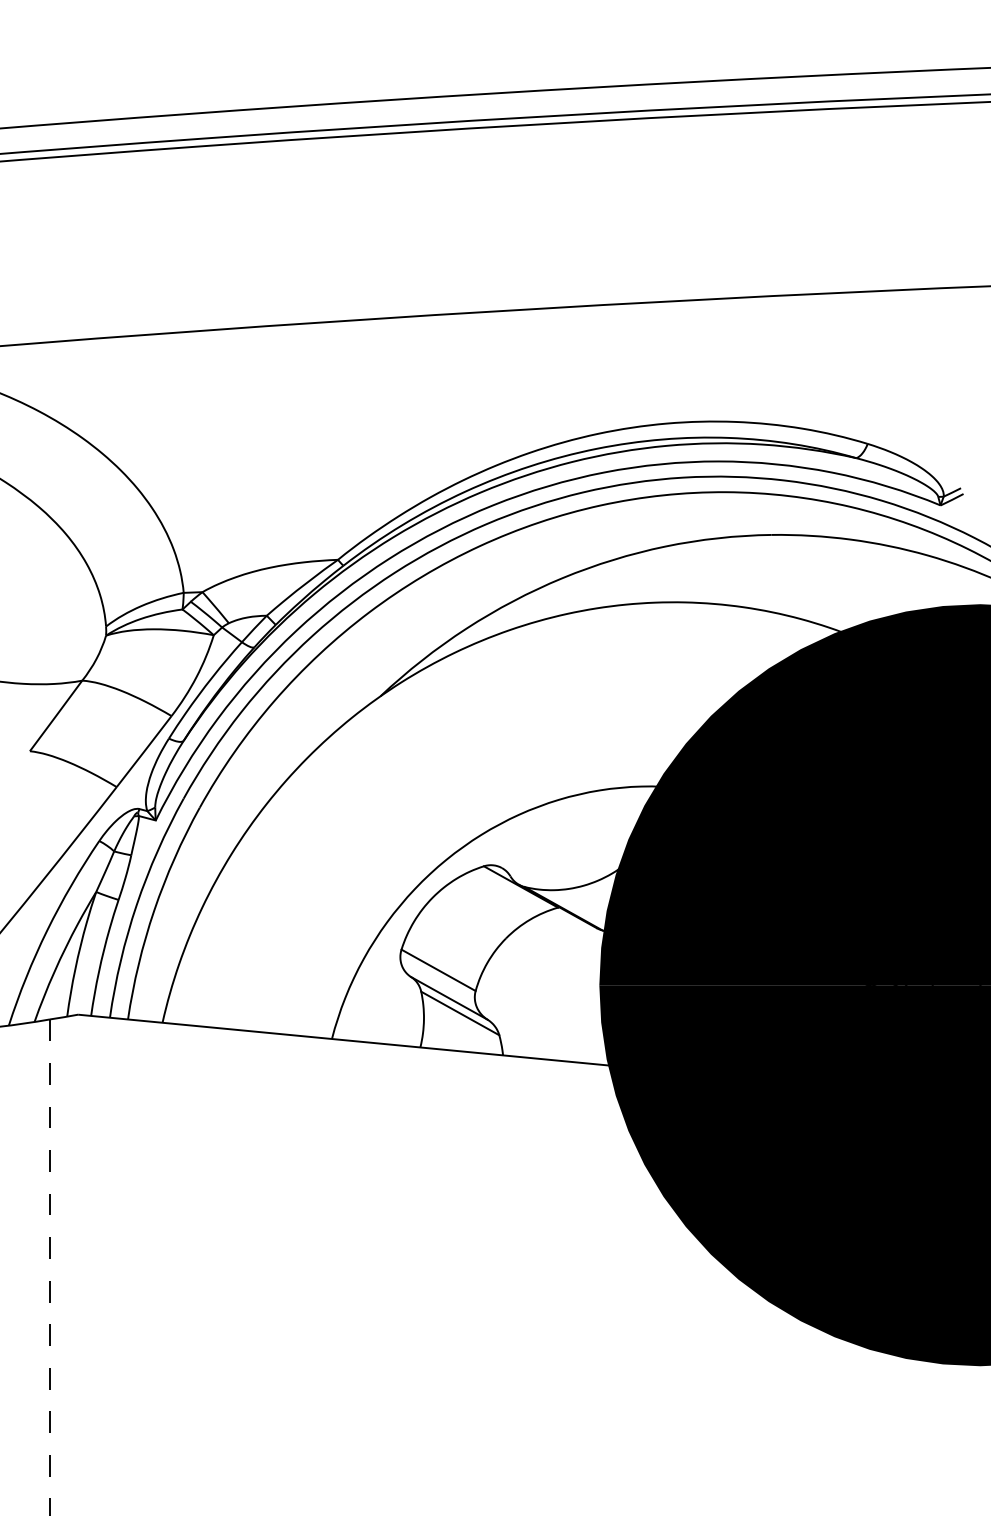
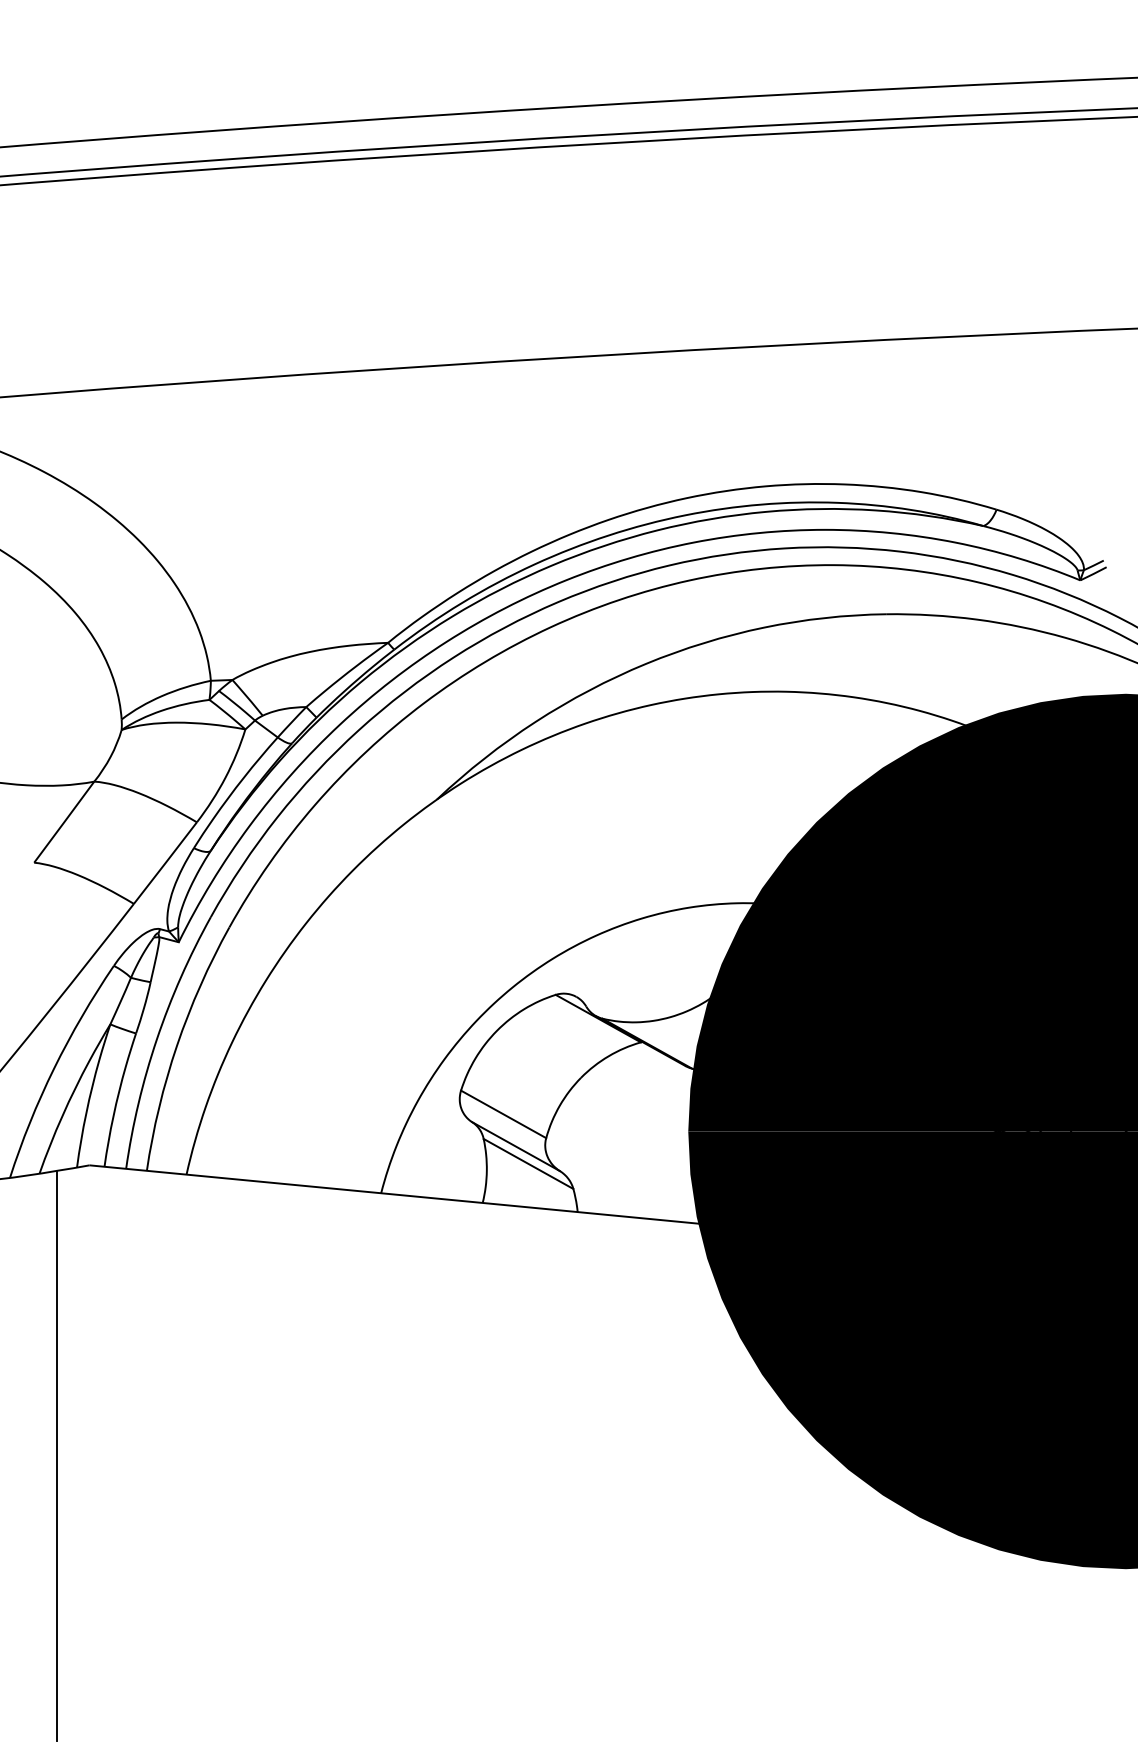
line: (49, 1268) -> (56, 1456), dashed -> solid

